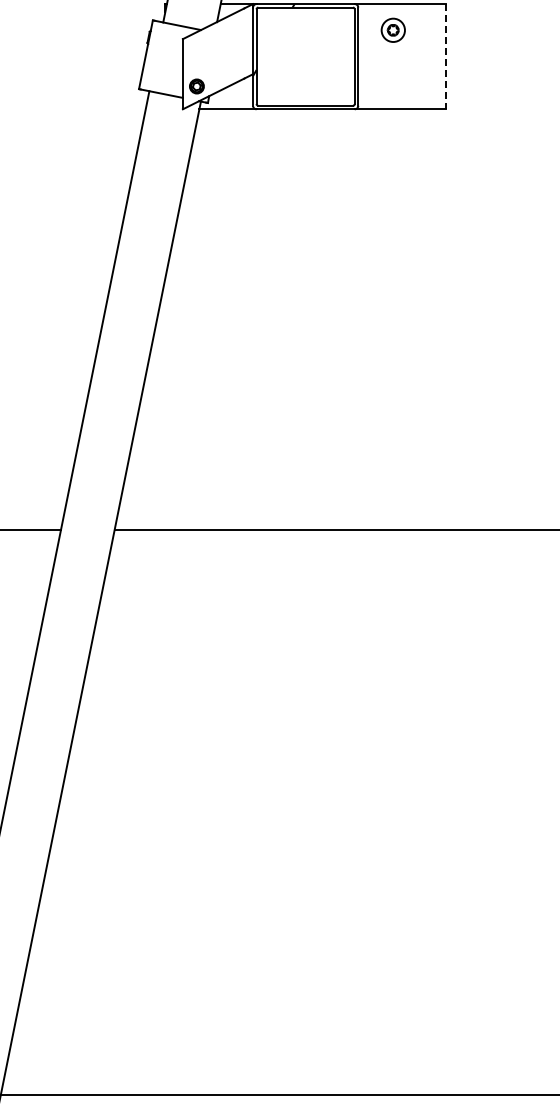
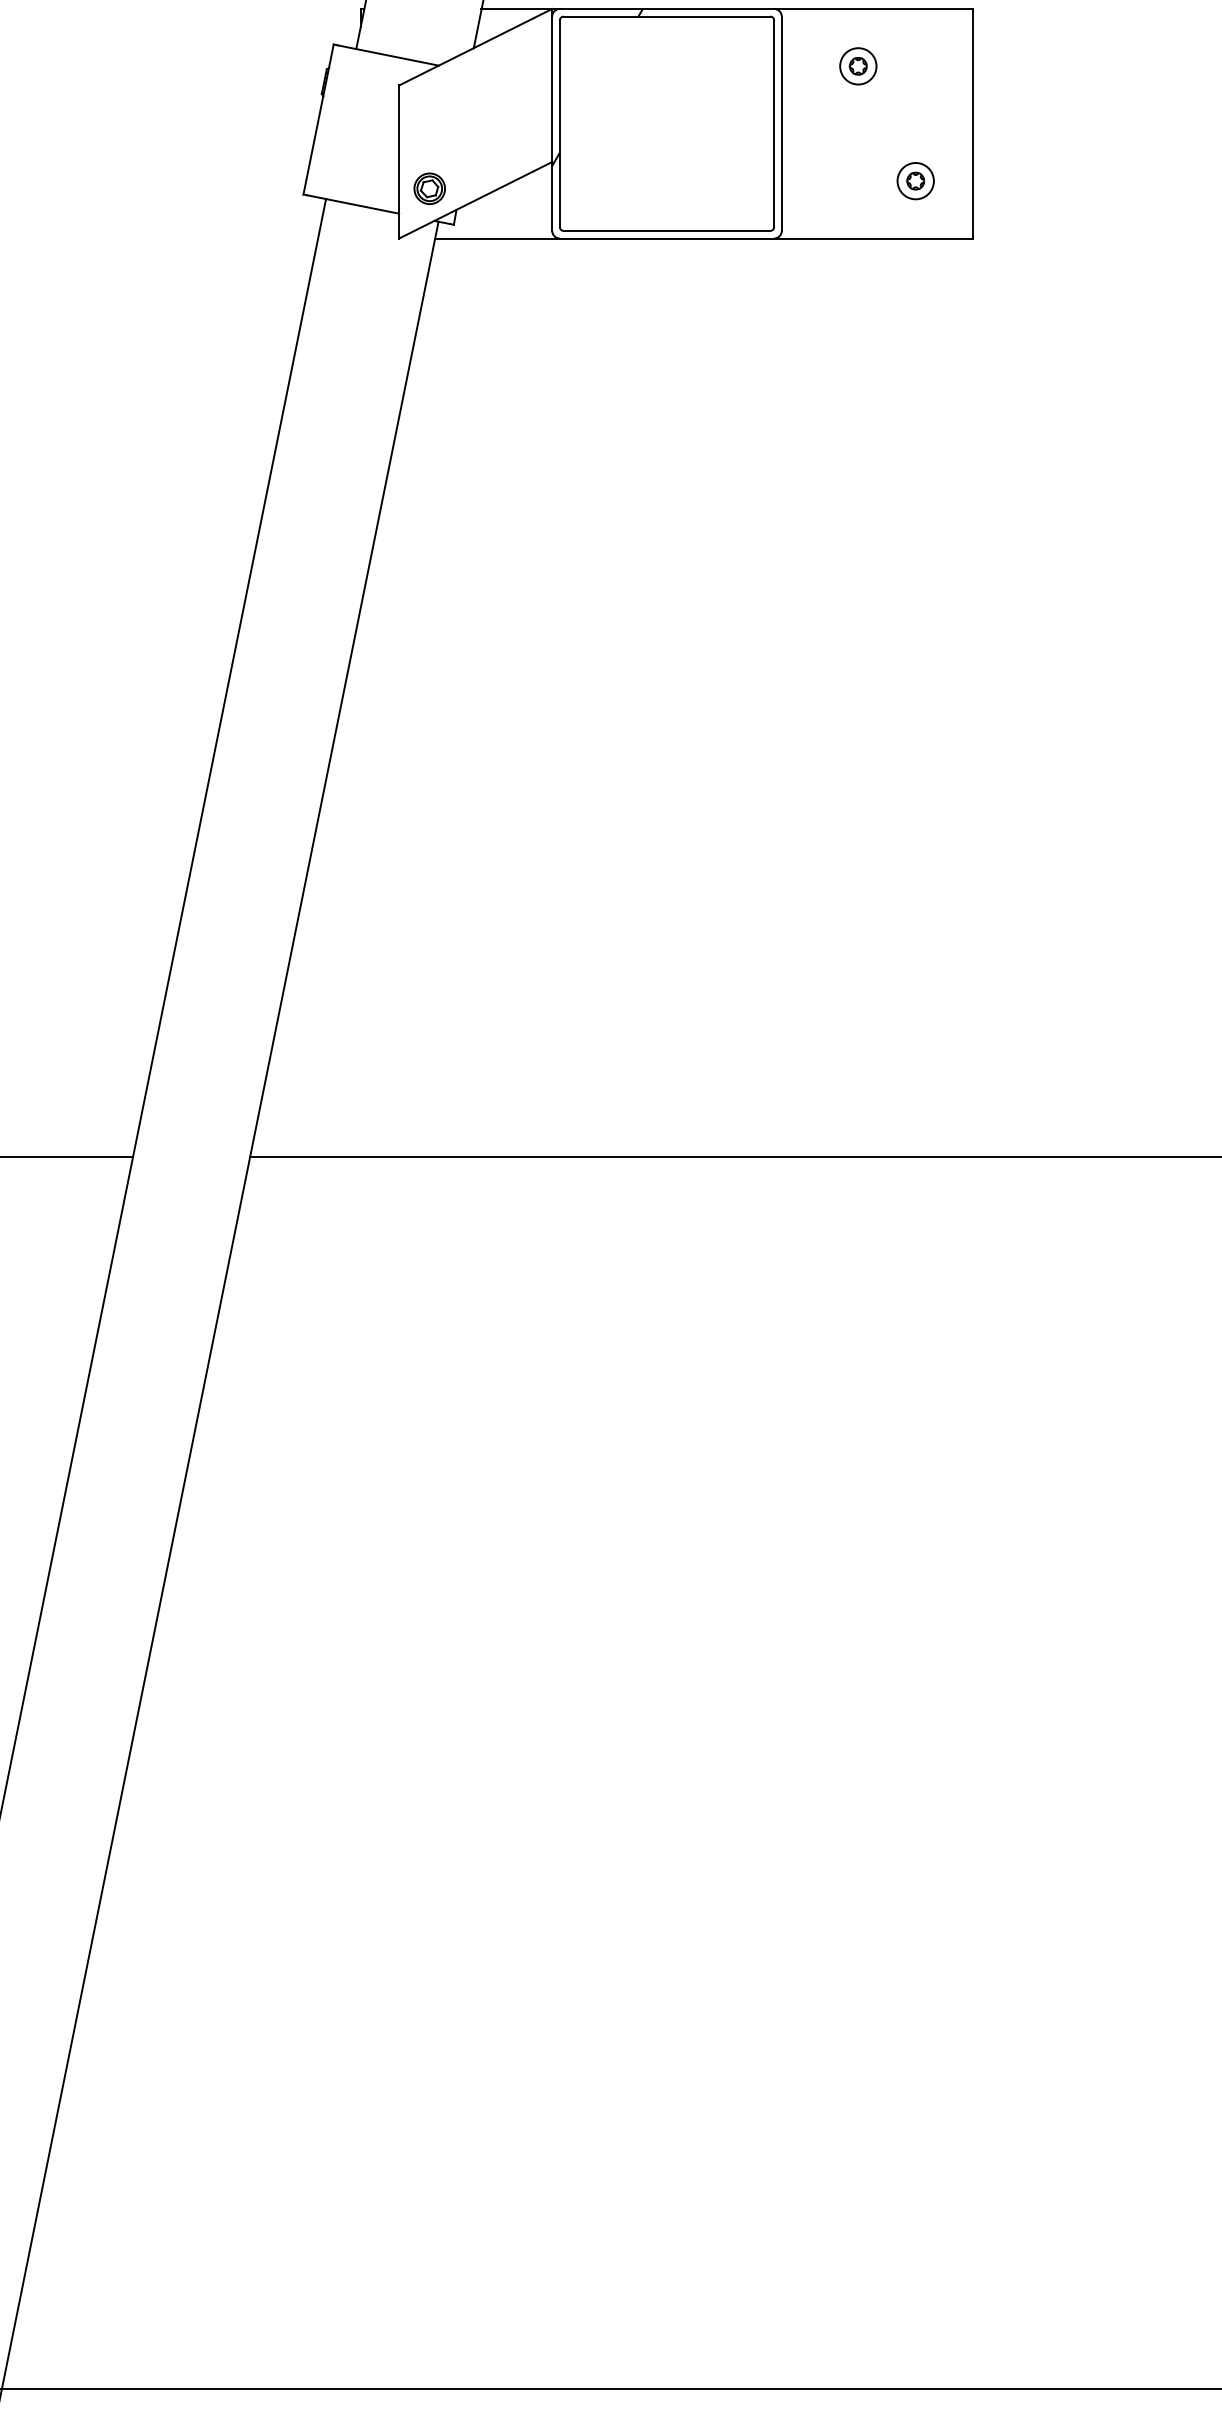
part: (393, 30) -> (858, 66), size x0.71
line: (445, 56) -> (972, 123), dashed -> solid
part: (419, 82) -> (915, 180), added

